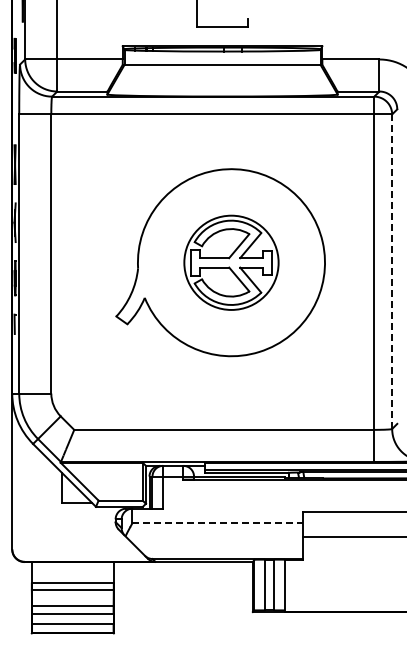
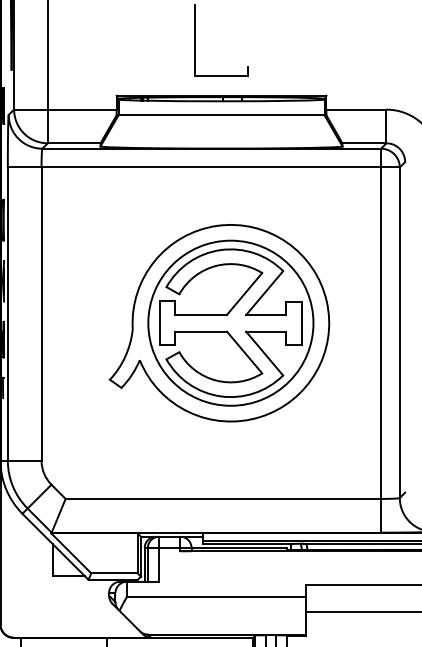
part: (231, 262) -> (230, 323), size x1.67
line: (392, 272) -> (400, 333), dashed -> solid
line: (218, 523) -> (217, 597), dashed -> solid

